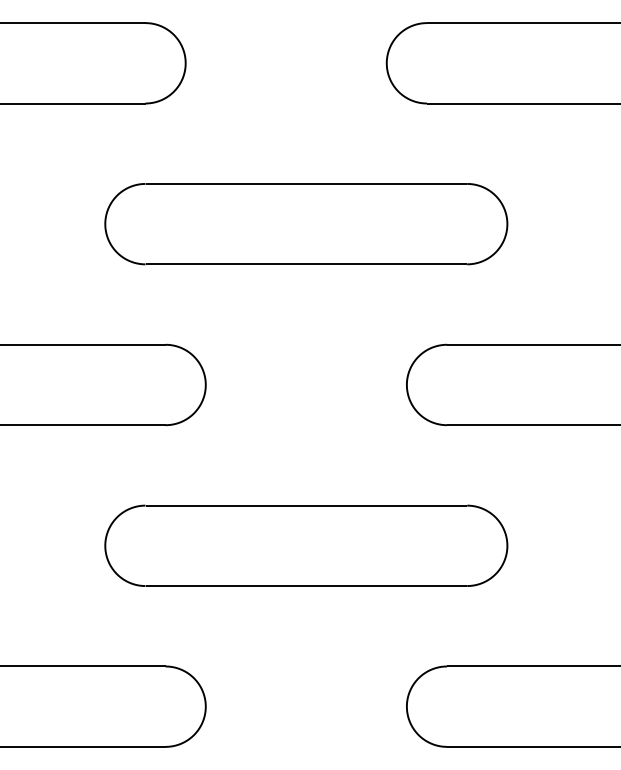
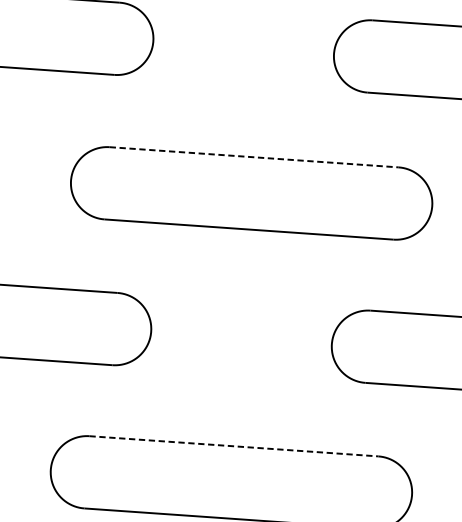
line: (306, 183) -> (254, 156), solid -> dashed
line: (306, 505) -> (234, 446), solid -> dashed

